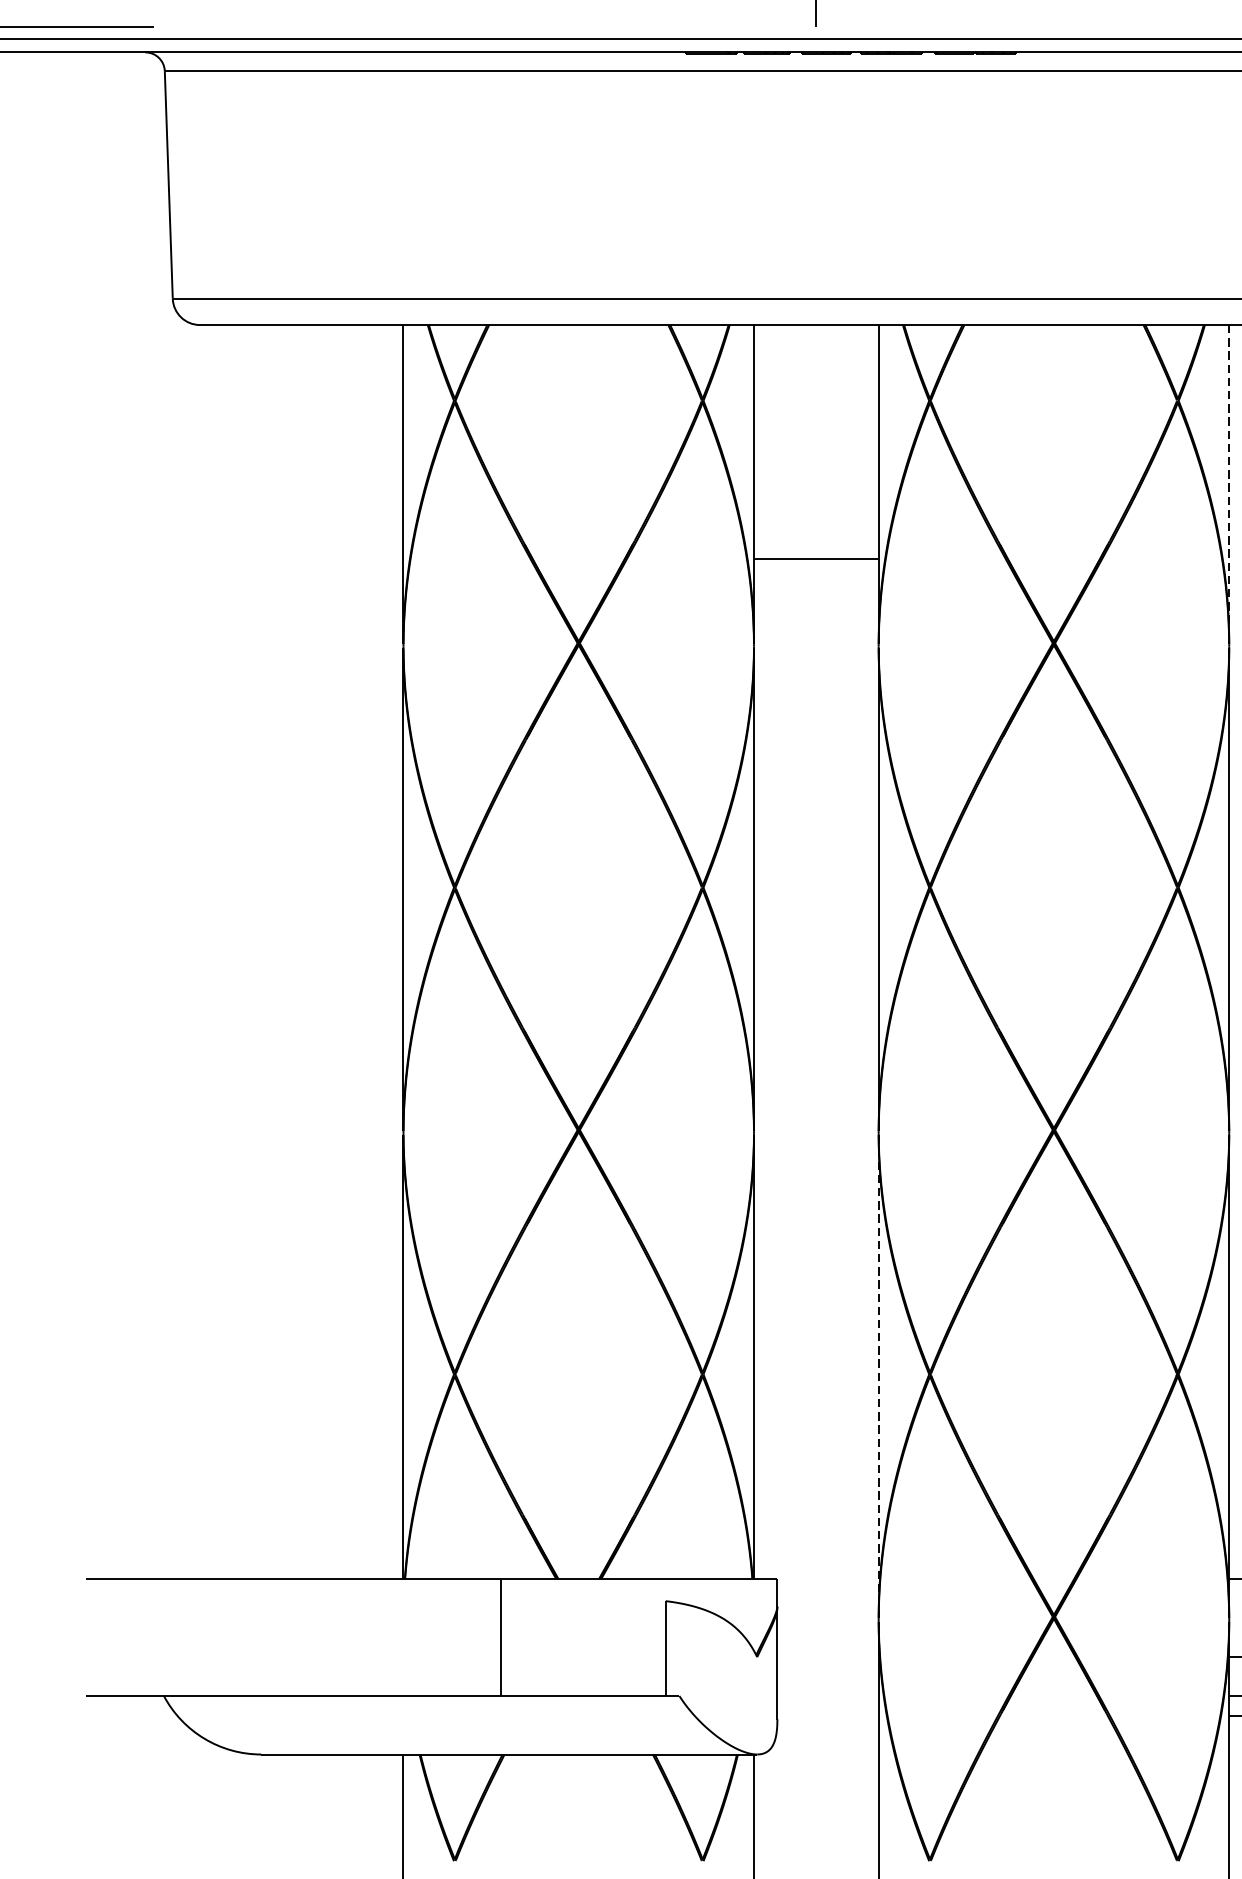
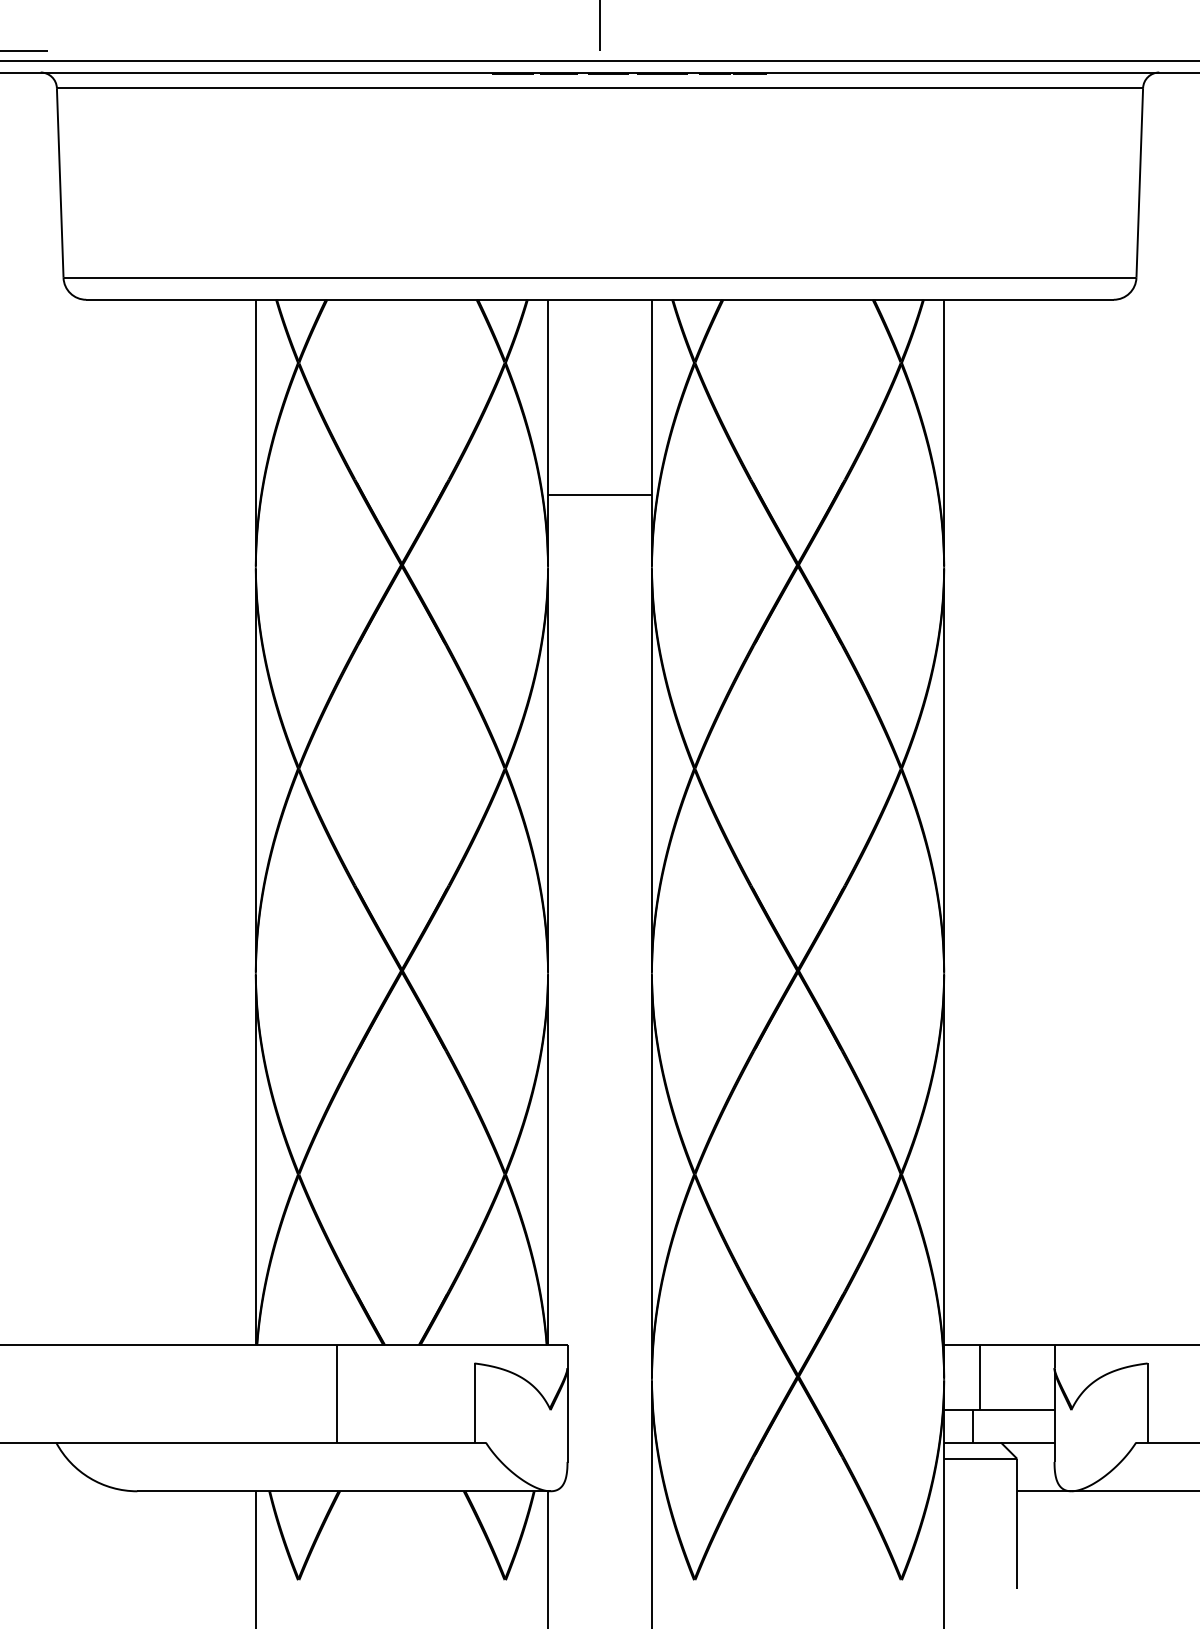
line: (1229, 485) -> (944, 433), dashed -> solid
line: (878, 1376) -> (651, 1176), dashed -> solid

